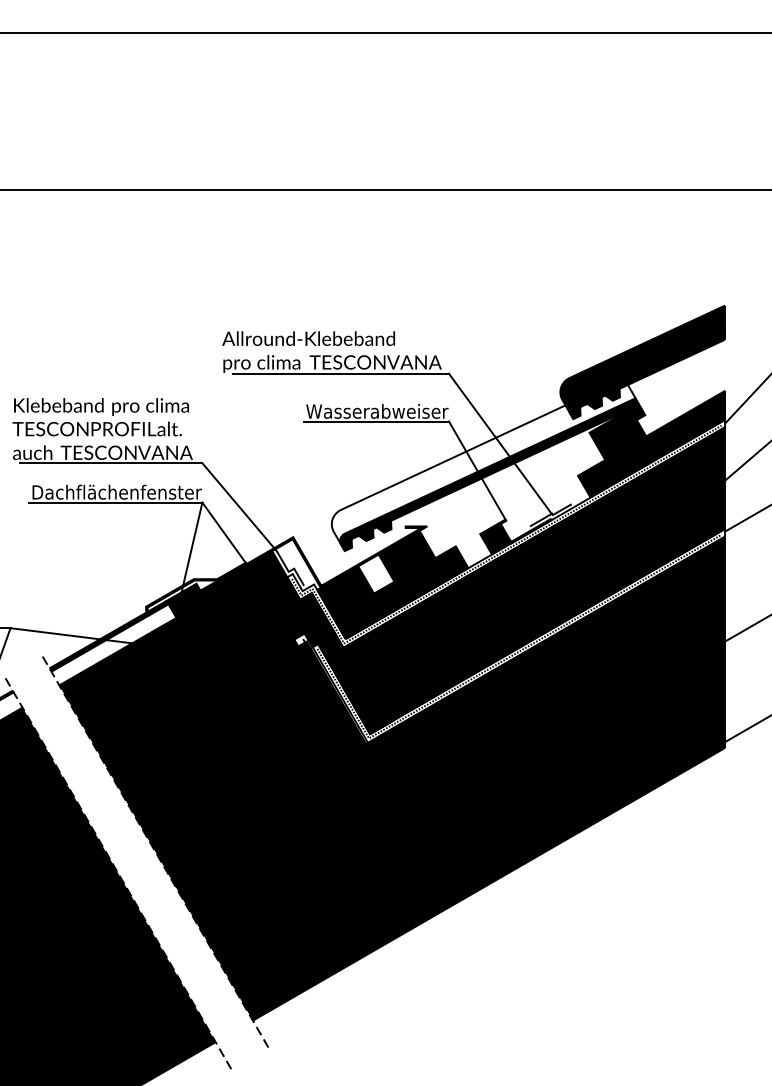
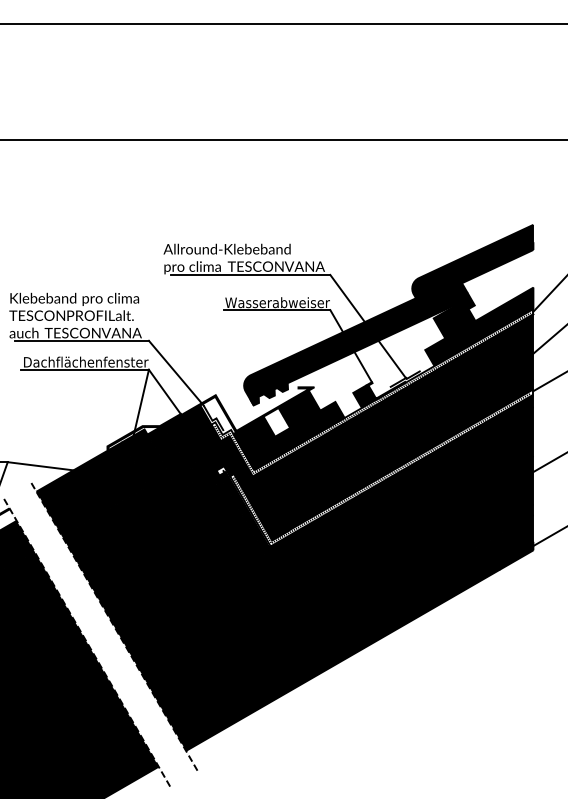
fill: (483, 464) -> (355, 341), added
fill: (113, 644) -> (83, 474), added

